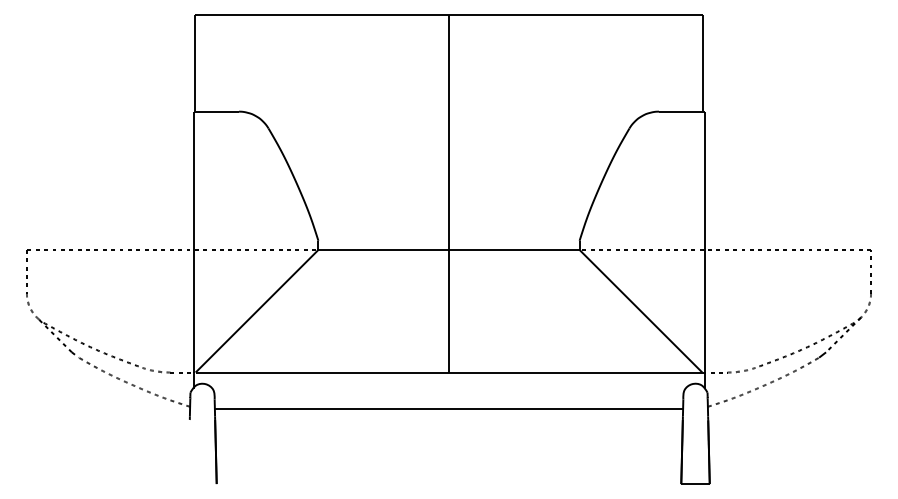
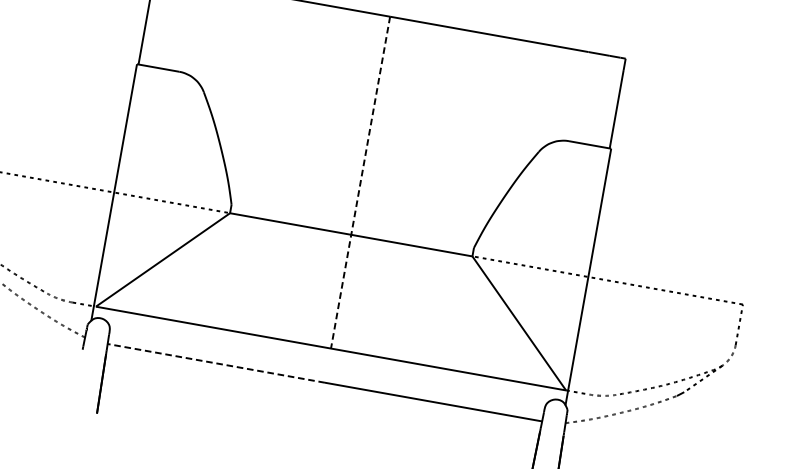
line: (449, 193) -> (361, 182), solid -> dashed
line: (331, 409) -> (215, 363), solid -> dashed

